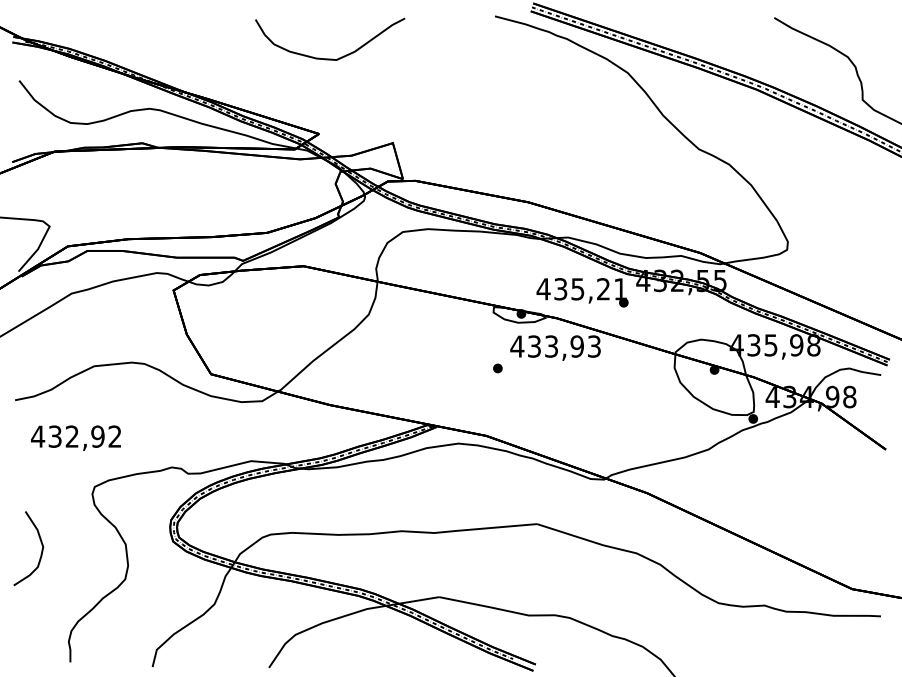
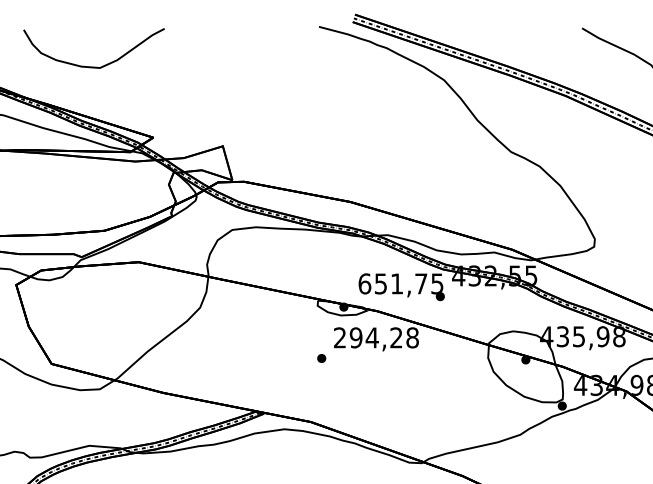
curve: (330, 58) -> (94, 66), moved
text: (581, 289) -> (400, 284), 435,21 -> 651,75
text: (555, 346) -> (375, 337), 433,93 -> 294,28

